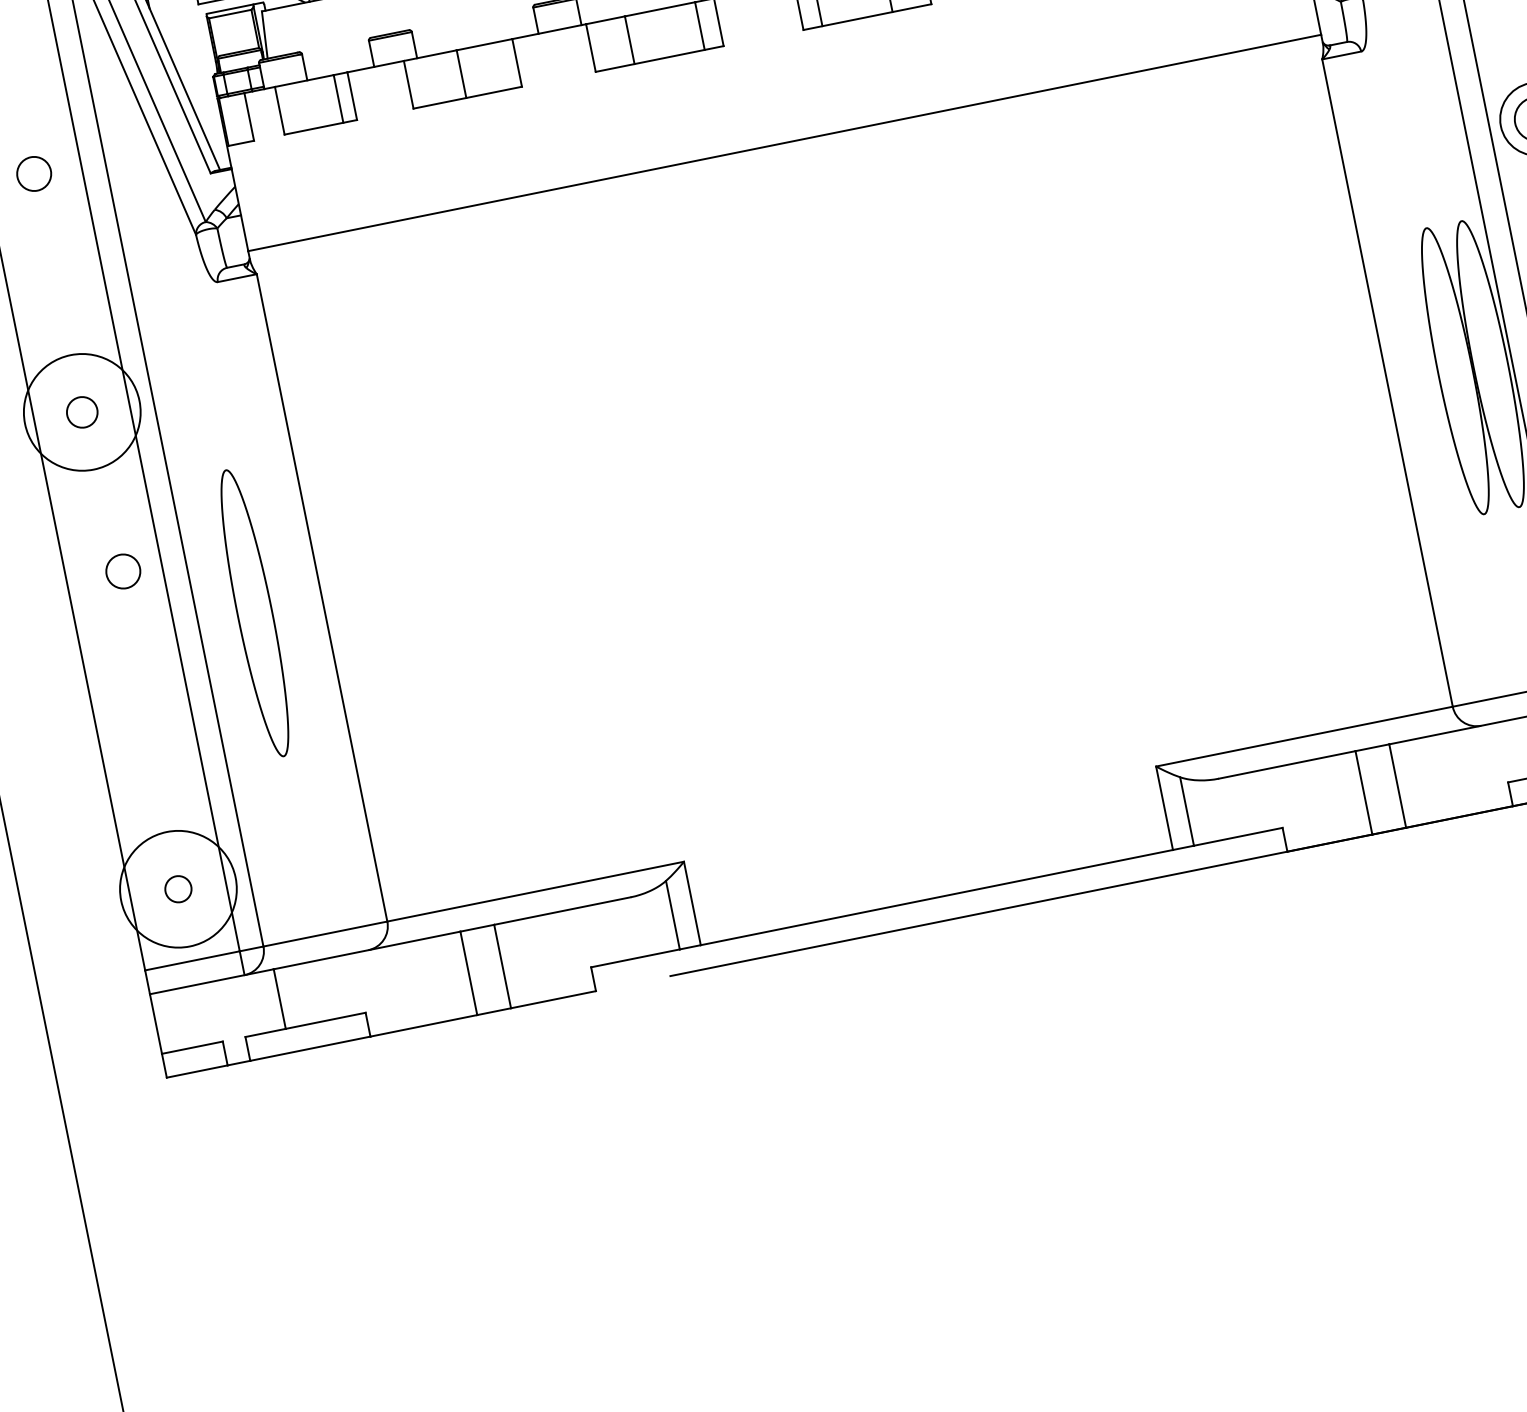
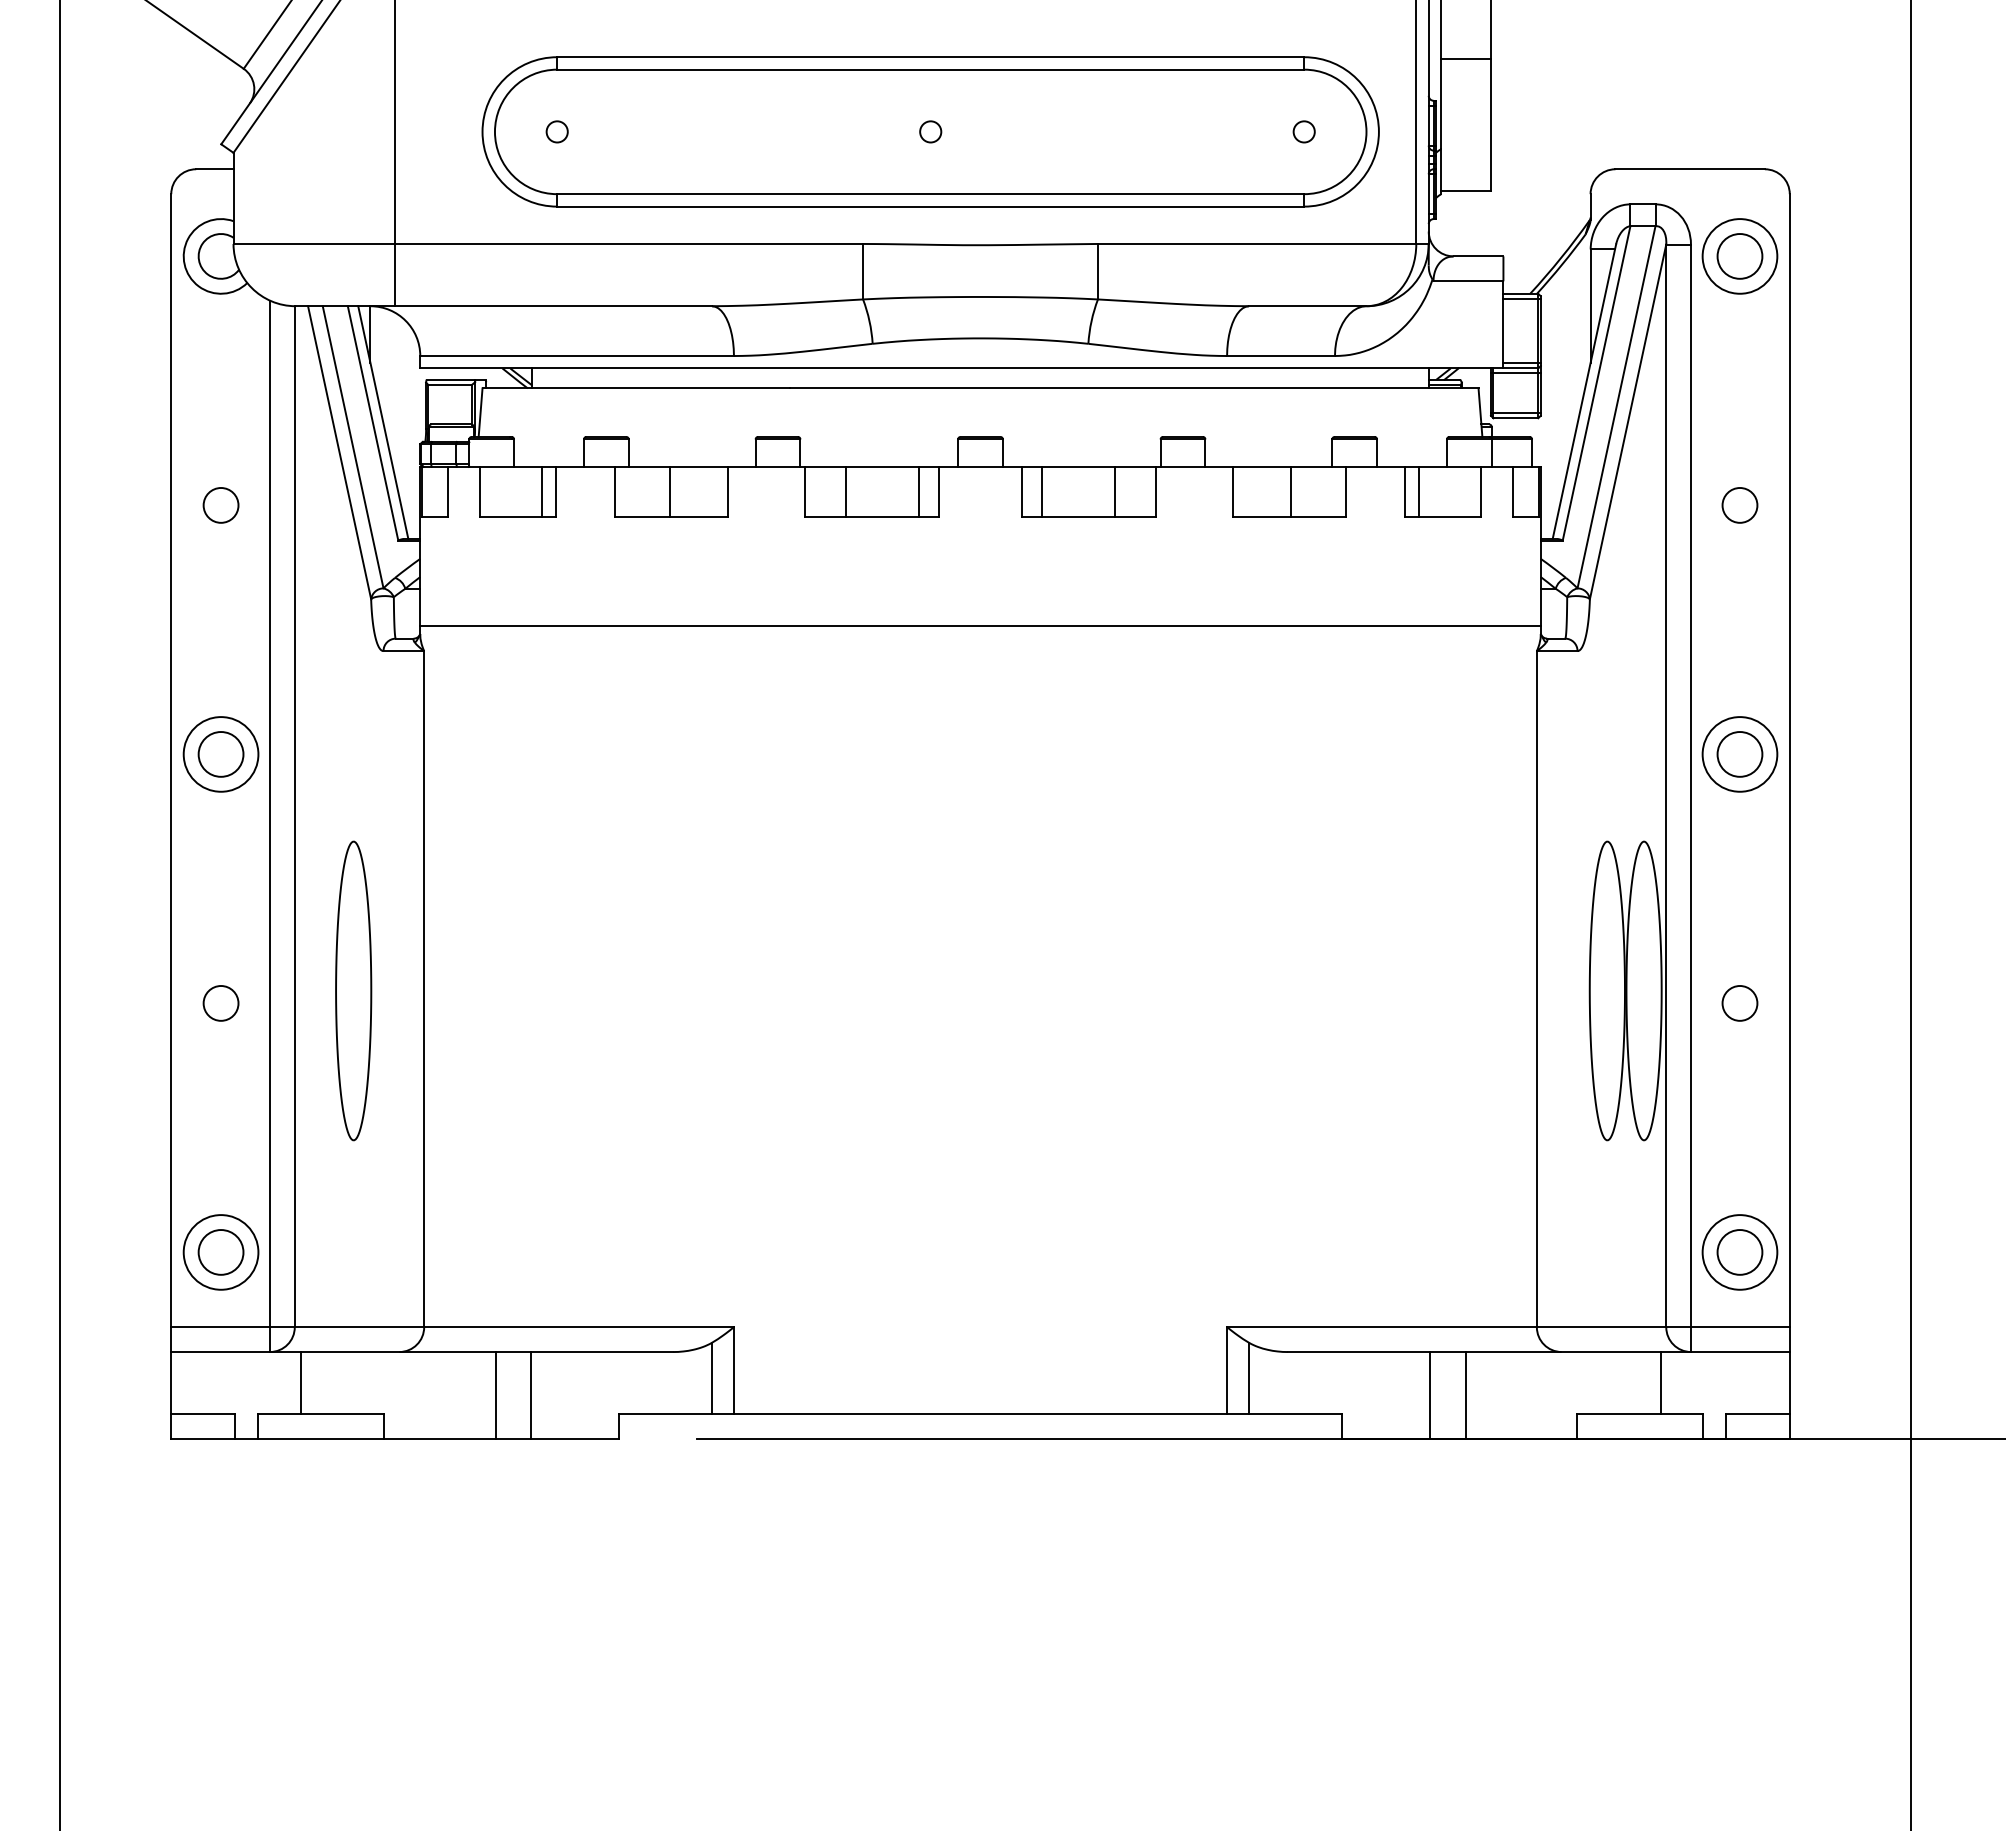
circle: (81, 412) -> (220, 754), size x0.62
circle: (81, 412) -> (220, 754), size x1.43
circle: (122, 571) -> (220, 1003), moved
circle: (177, 889) -> (220, 1252), size x0.62
circle: (177, 889) -> (220, 1252), size x1.67

